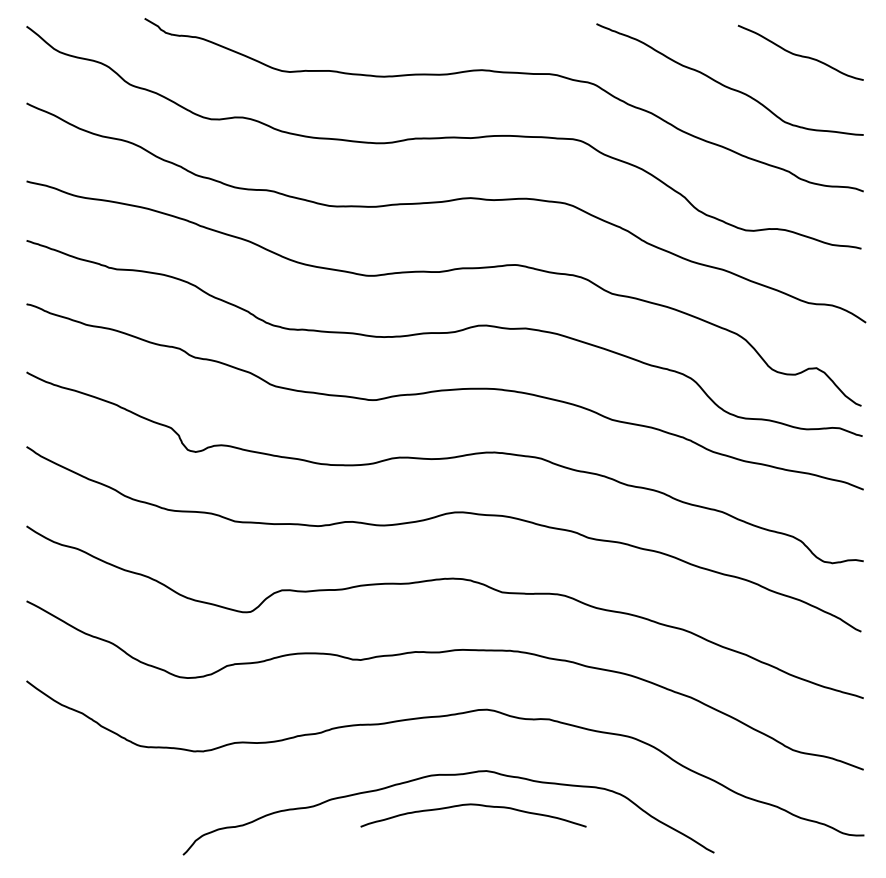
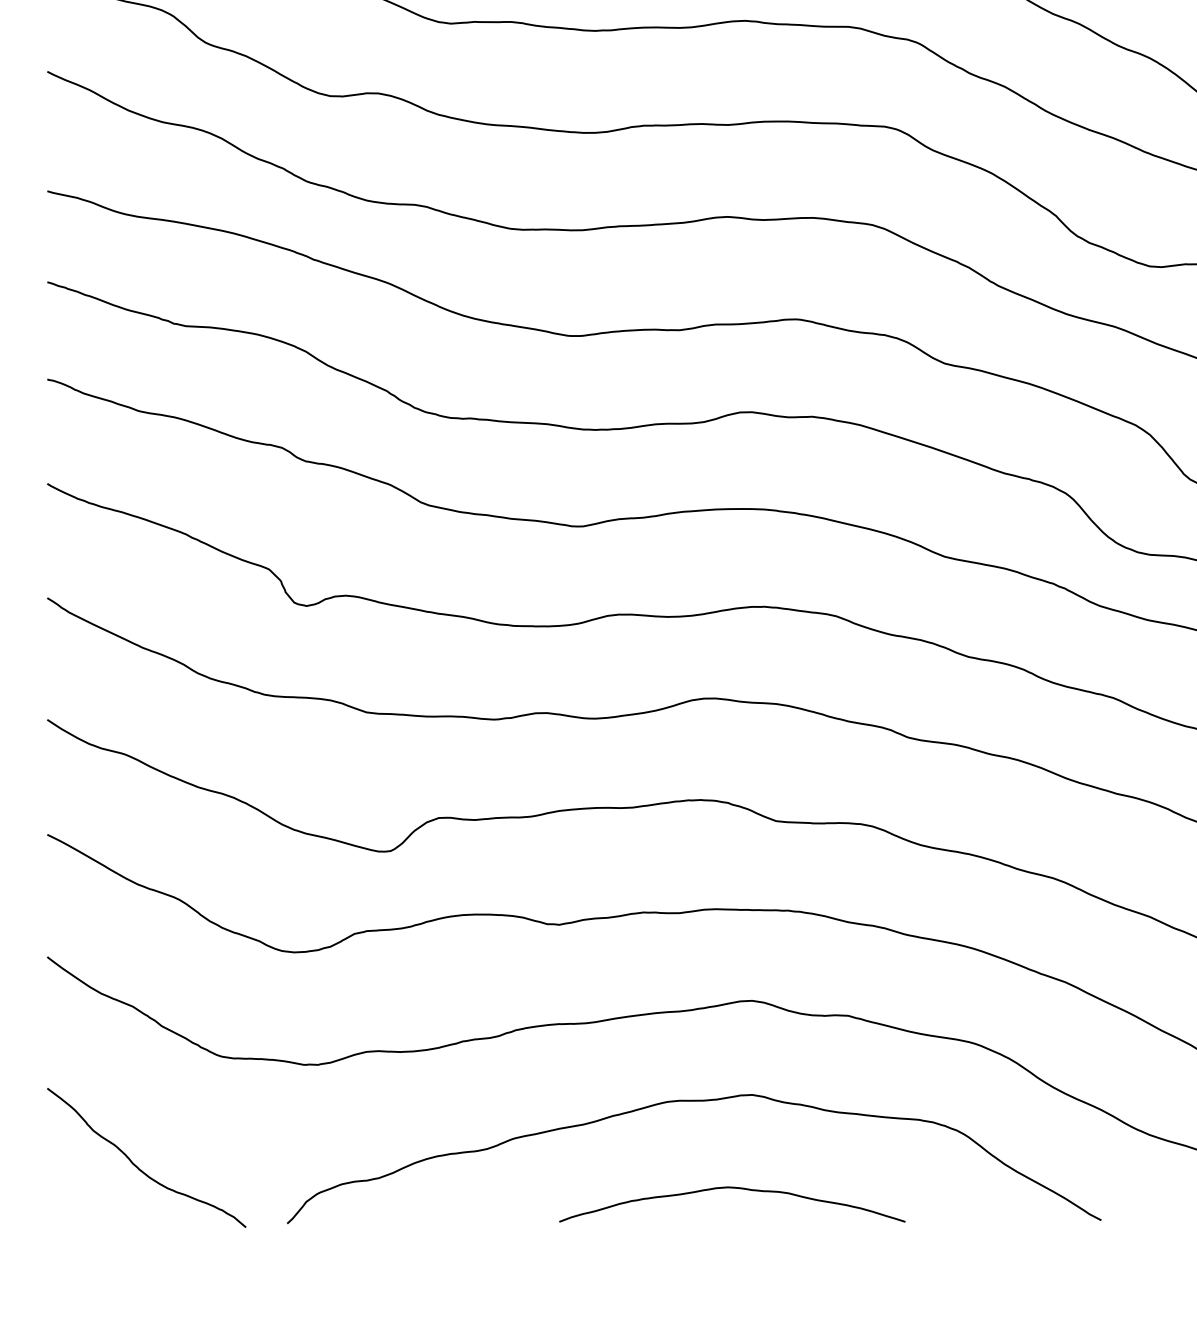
curve: (473, 805) -> (732, 1189), moved
curve: (85, 817) -> (137, 1166), added

